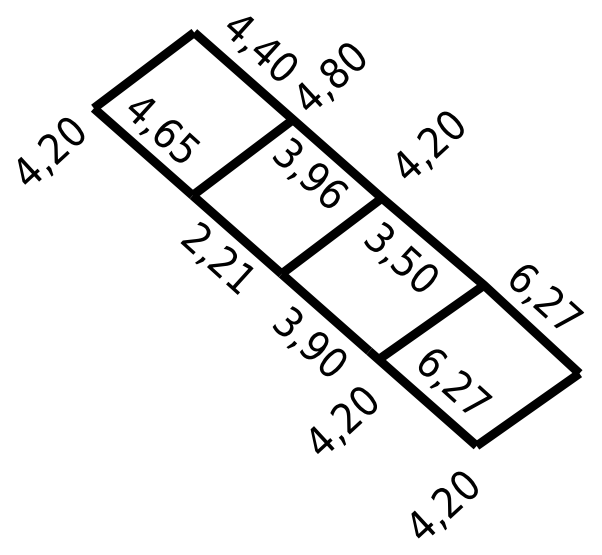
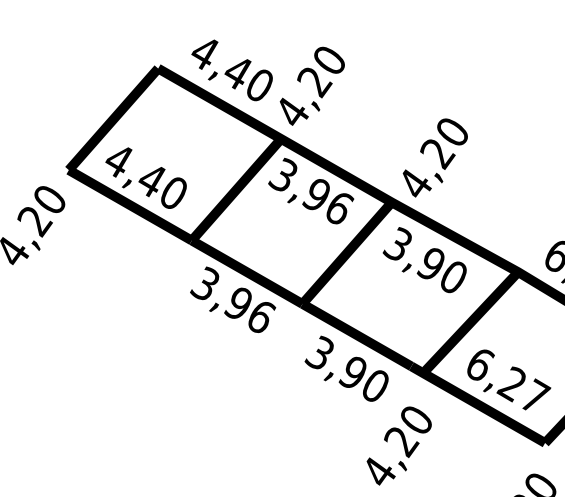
text: (334, 74) -> (315, 82), 4,80 -> 4,20
text: (177, 141) -> (164, 186), 4,65 -> 4,40
text: (430, 144) -> (435, 156), moved
text: (218, 258) -> (232, 301), 2,21 -> 3,96
text: (405, 260) -> (430, 263), 3,50 -> 3,90

